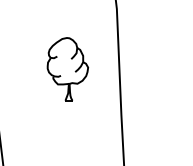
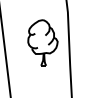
part: (66, 68) -> (42, 42), size x1.43

